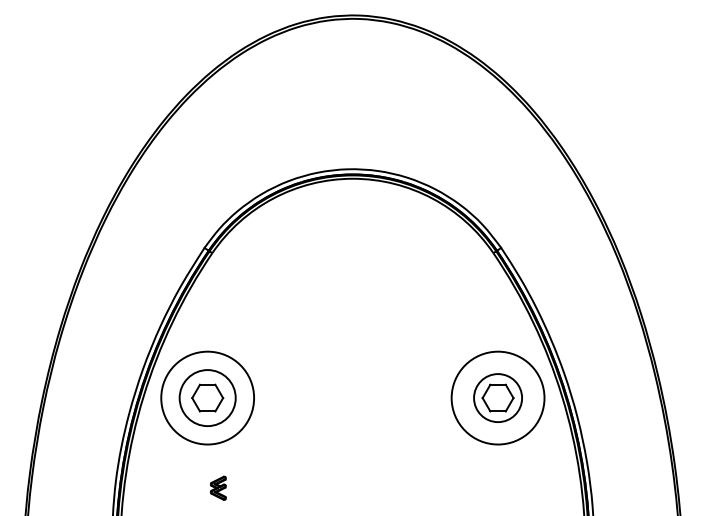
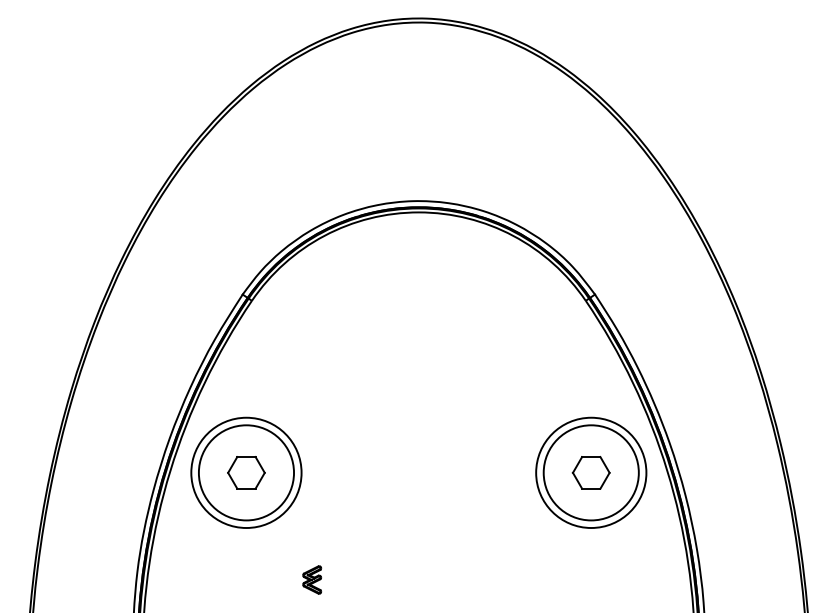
circle: (207, 397) -> (246, 472), size x1.43
circle: (497, 397) -> (590, 472), size x1.67
part: (218, 487) -> (312, 579), moved

